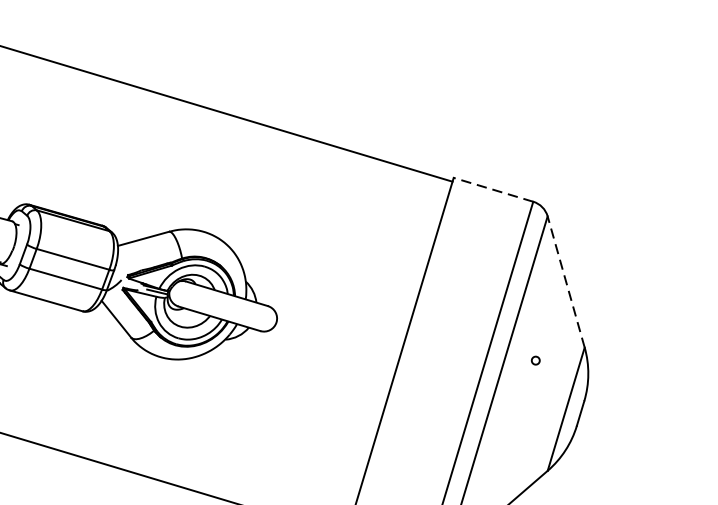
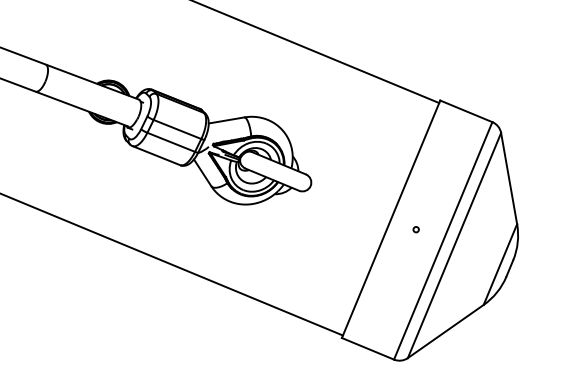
line: (492, 190) -> (465, 111), dashed -> solid
line: (566, 281) -> (509, 178), dashed -> solid
part: (534, 360) -> (415, 229), moved

